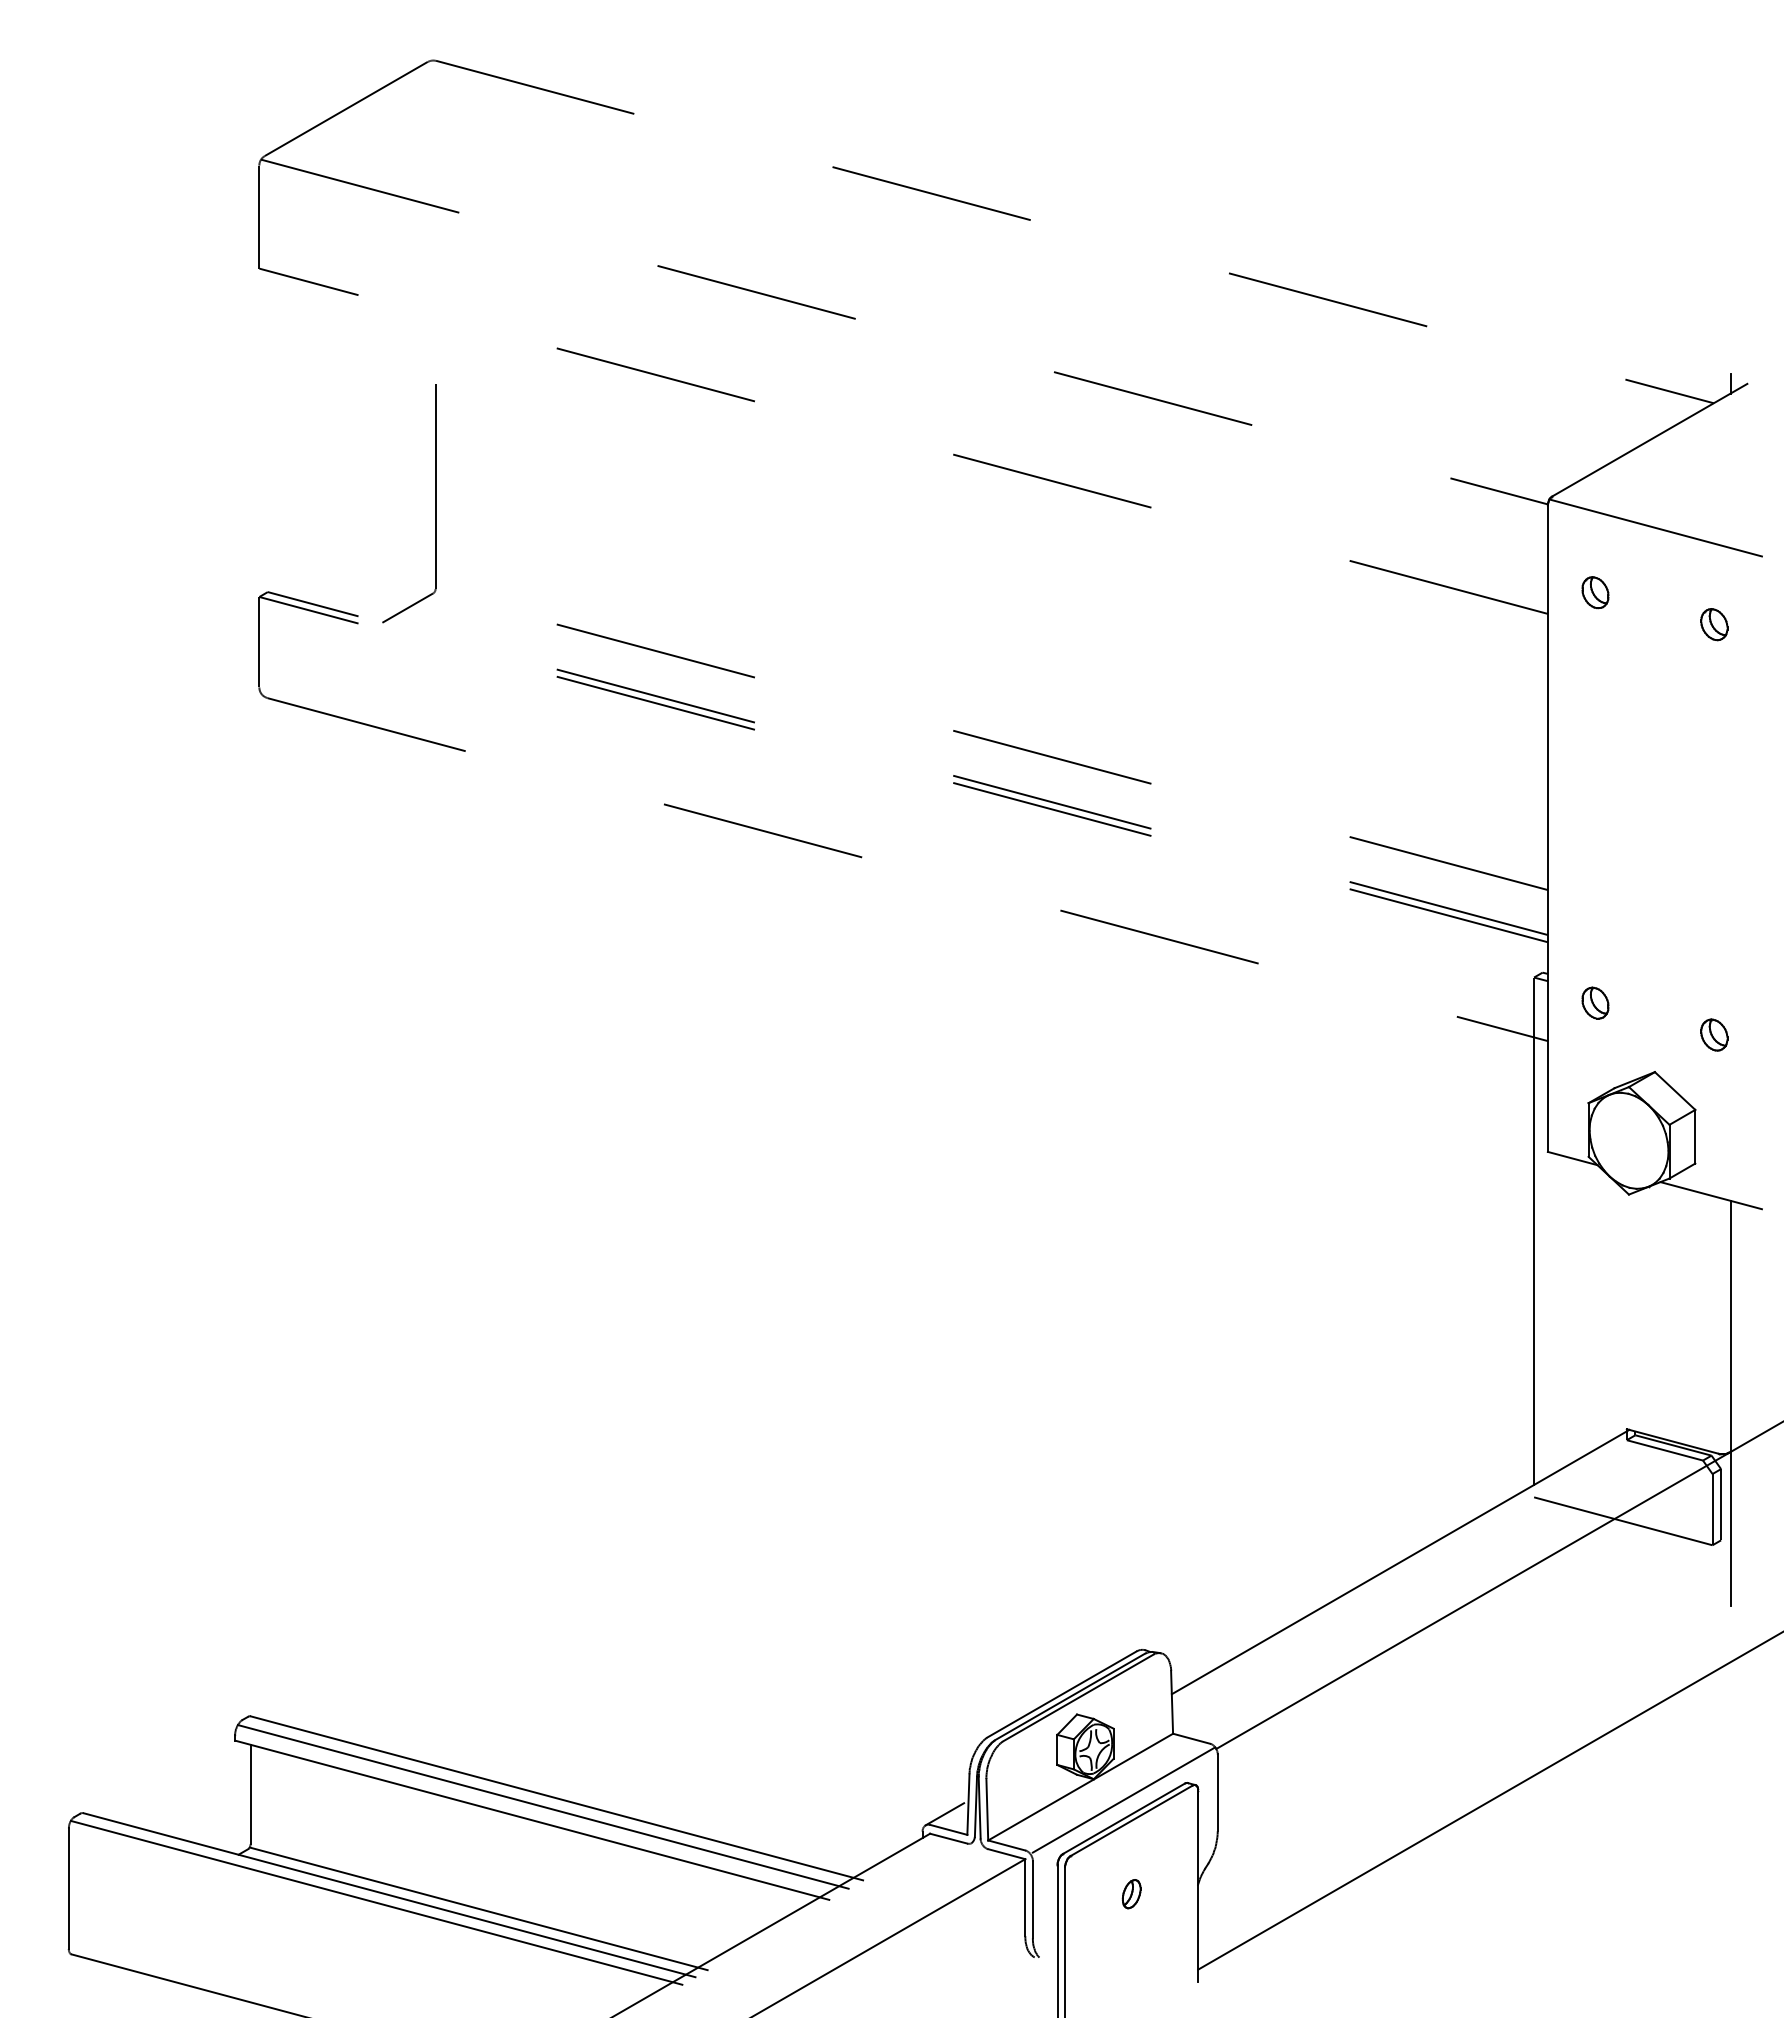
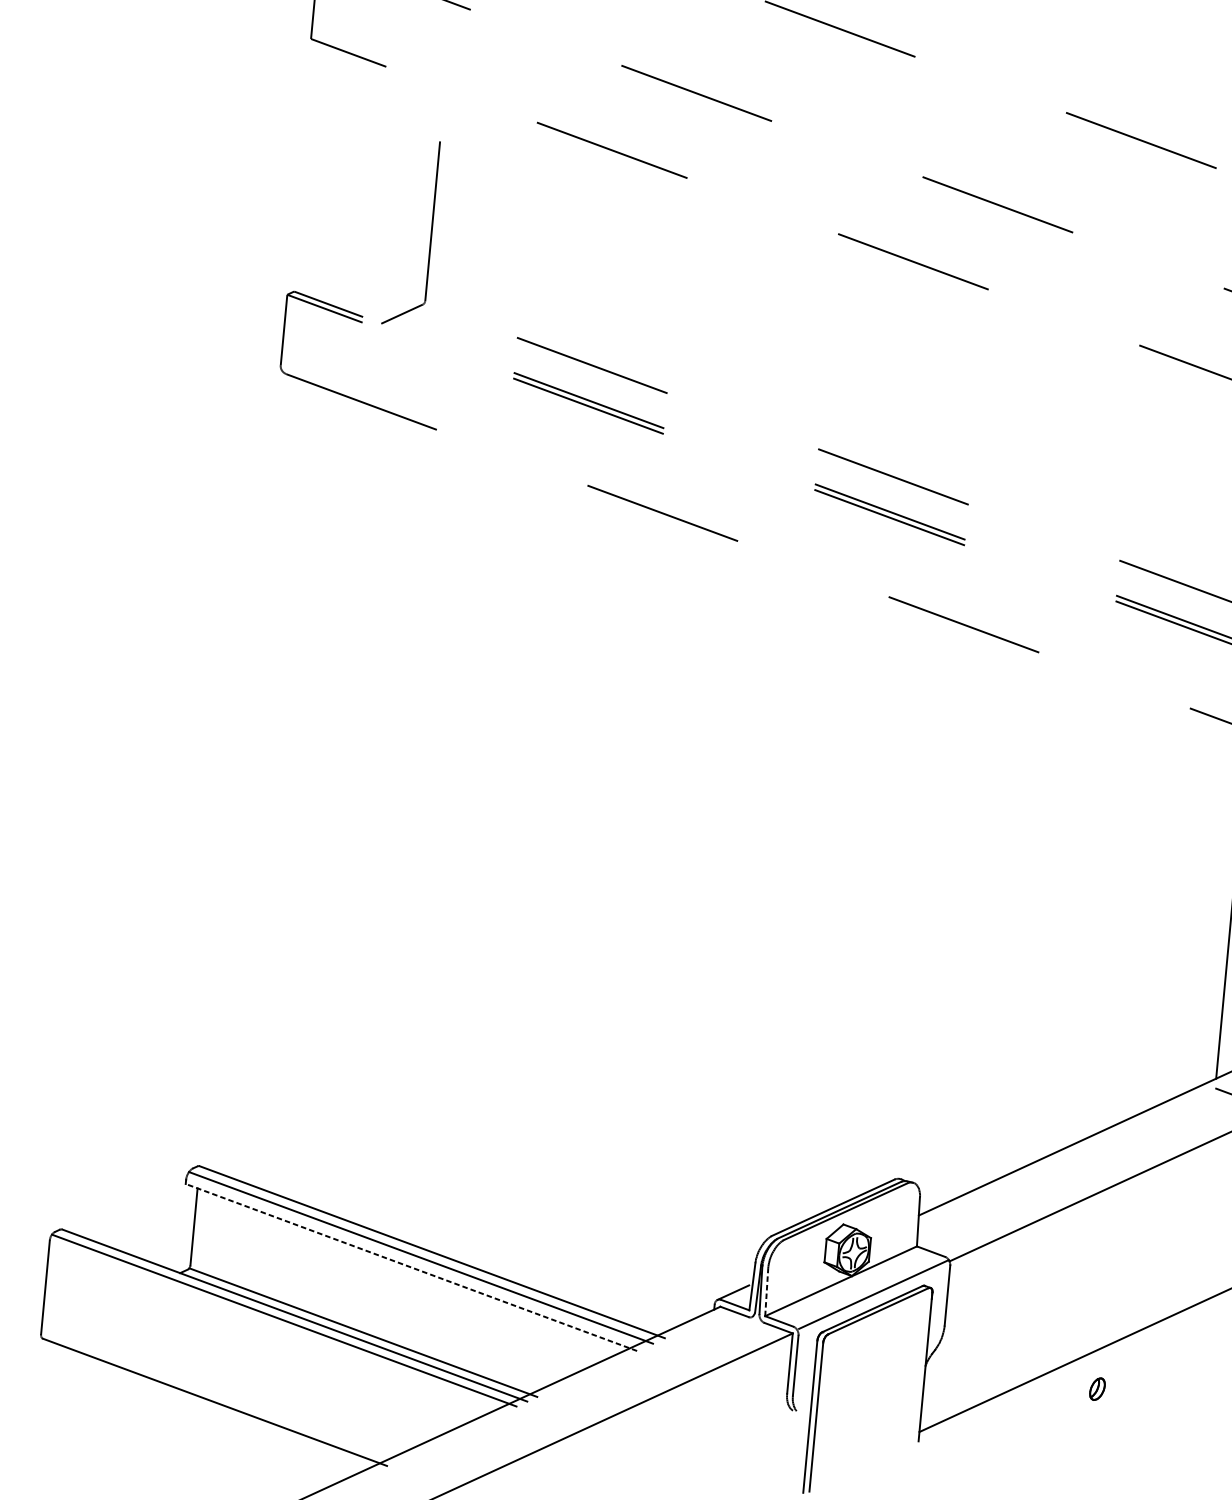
line: (987, 1809) -> (766, 1292), solid -> dashed
line: (532, 1820) -> (411, 1267), solid -> dashed
part: (1131, 1894) -> (1097, 1389), moved

